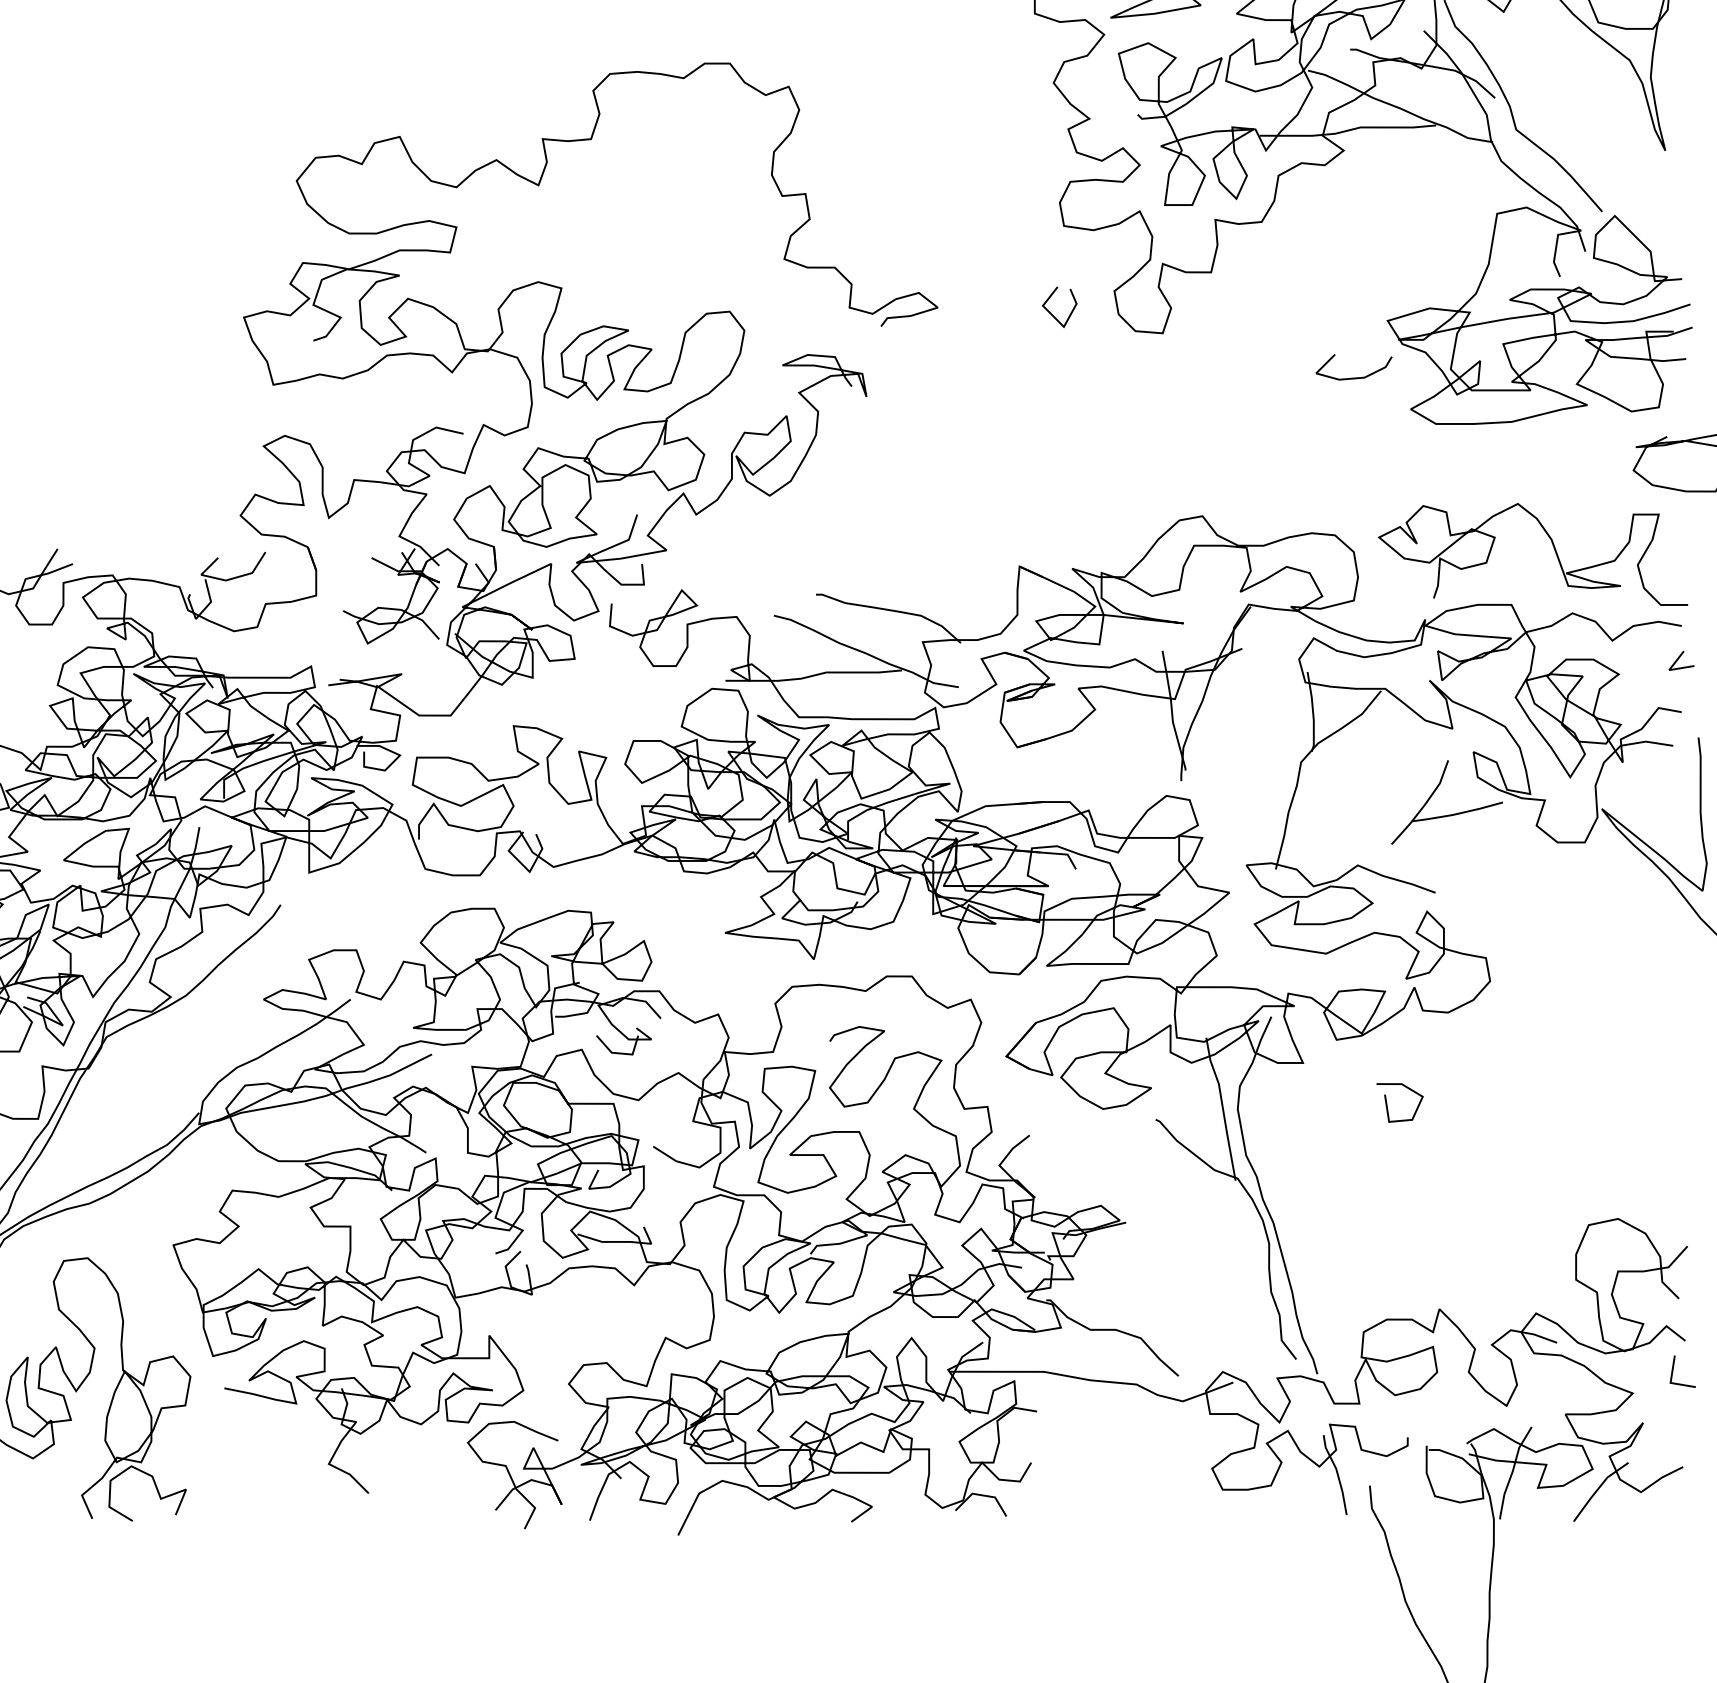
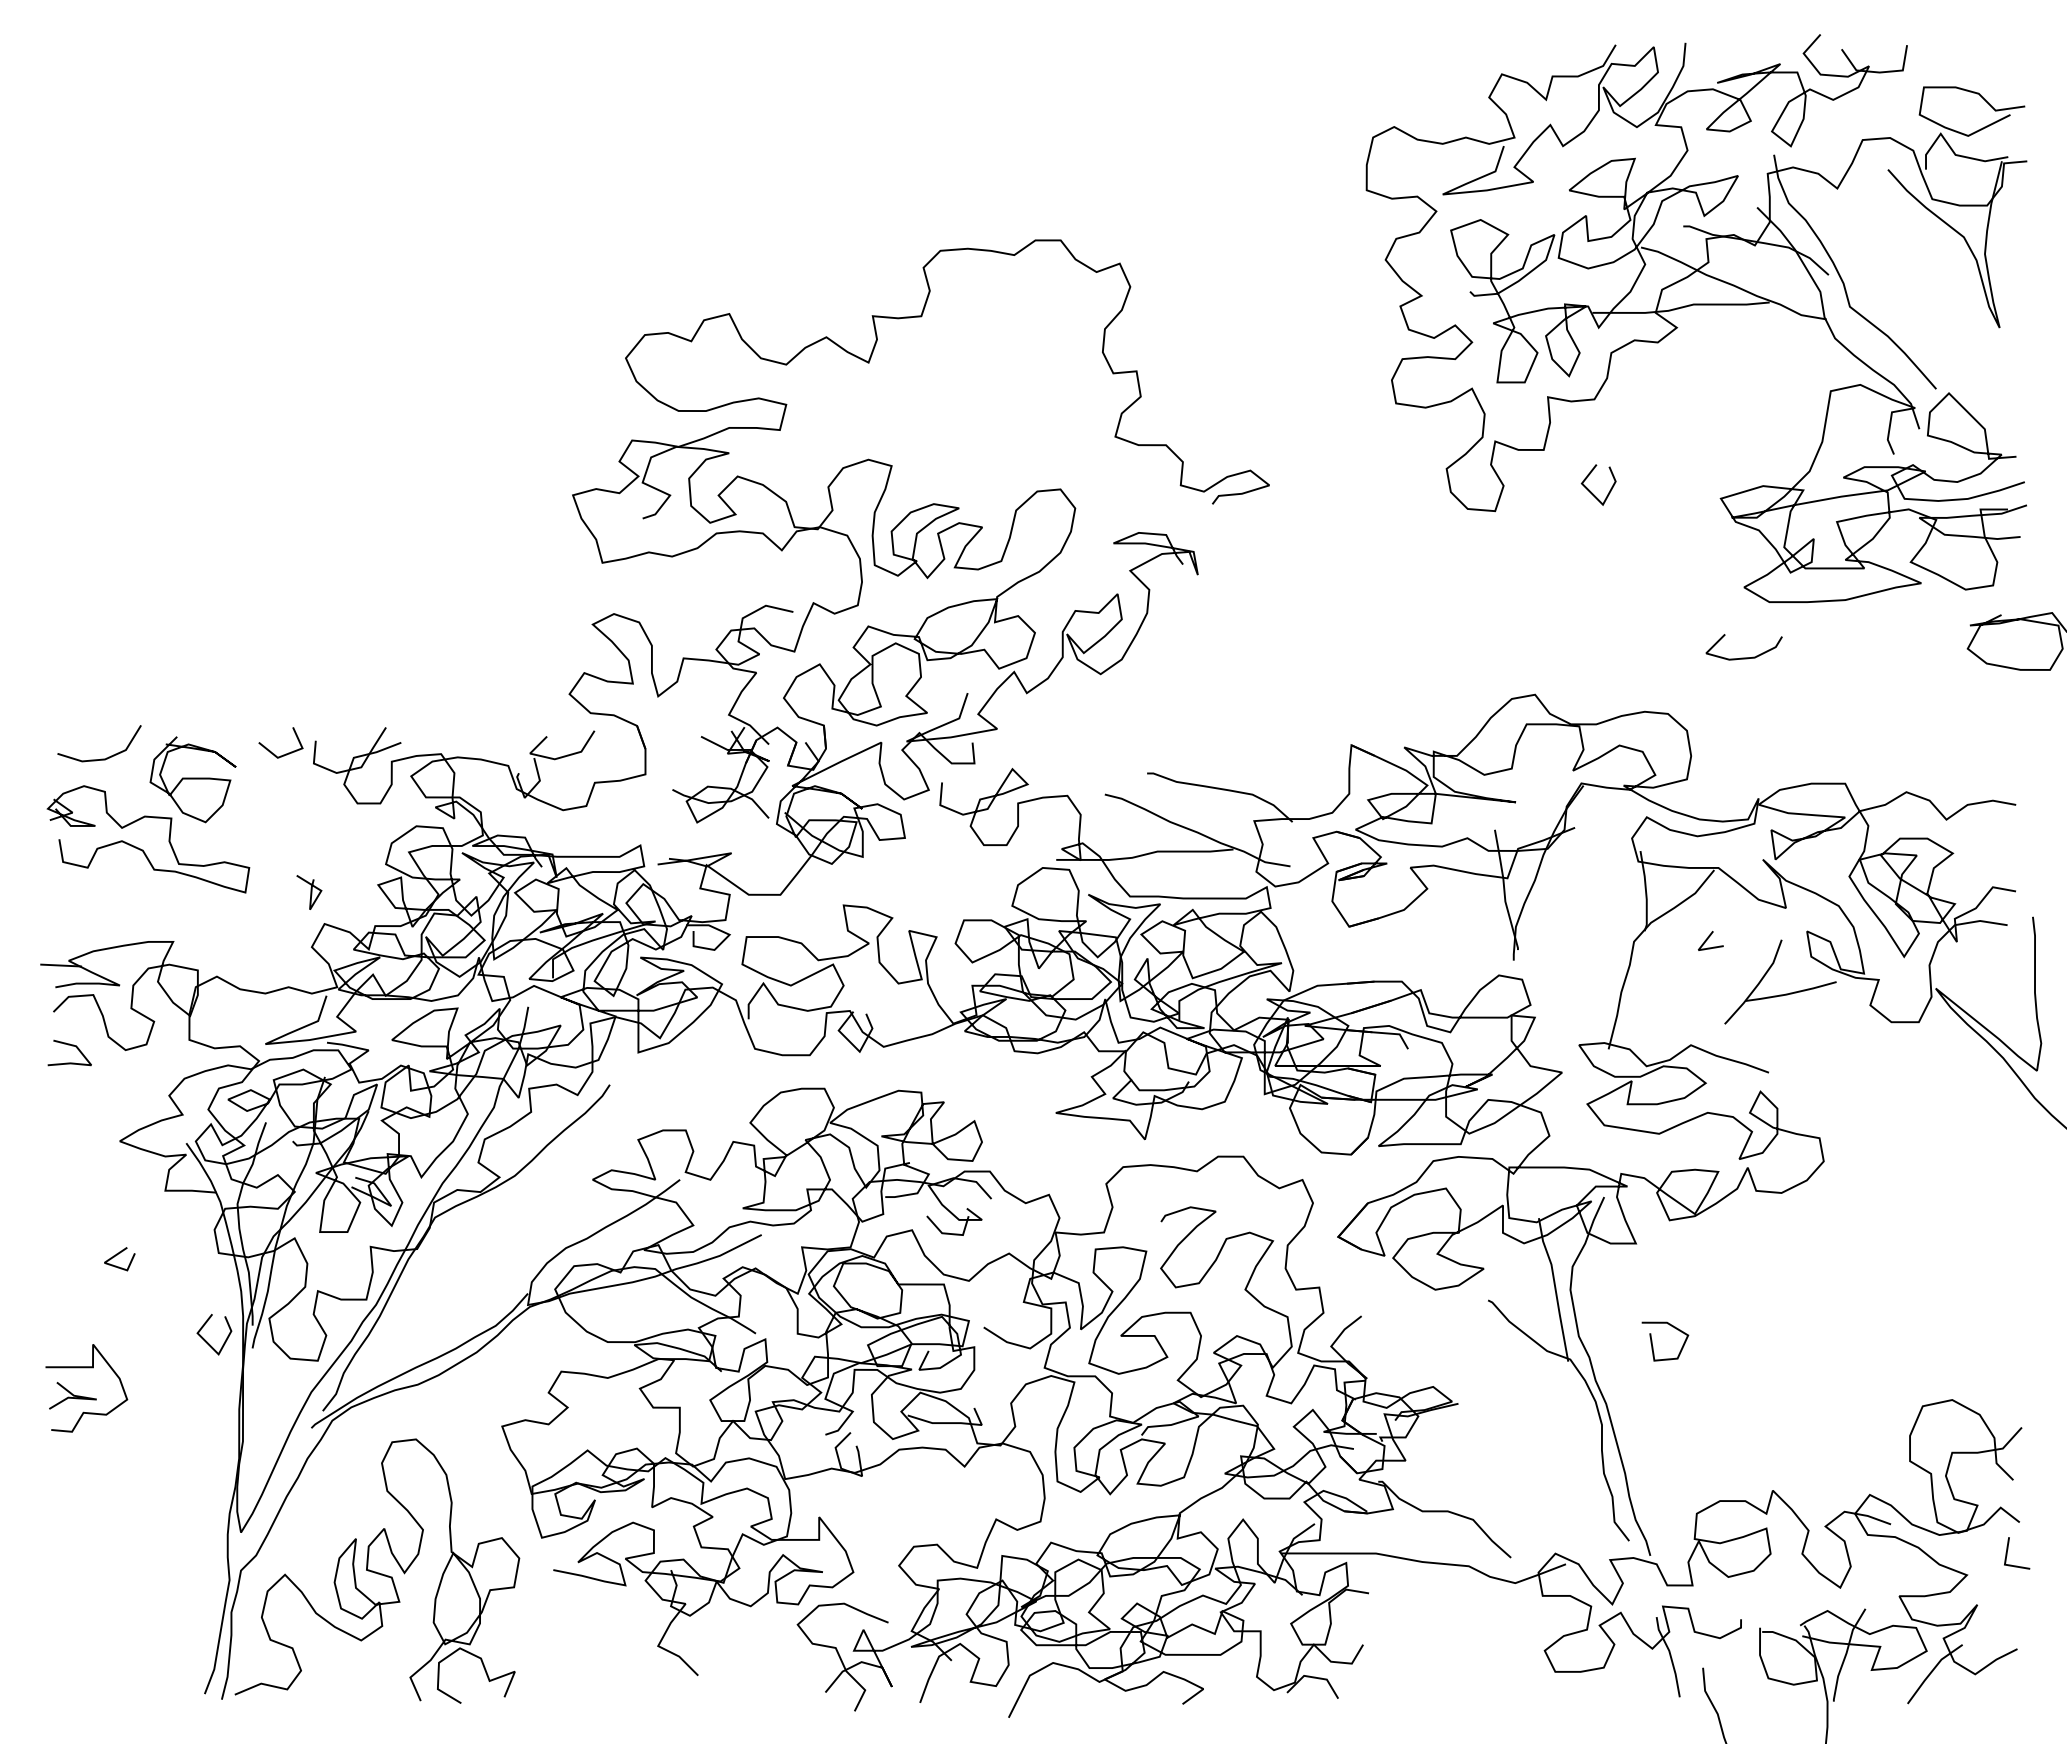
line: (1052, 313) -> (1591, 491), moved
curve: (1353, 377) -> (1743, 657), moved
curve: (1552, 545) -> (1886, 724), removed
line: (1679, 659) -> (1708, 939), moved
curve: (1387, 1102) -> (1652, 1341), moved

